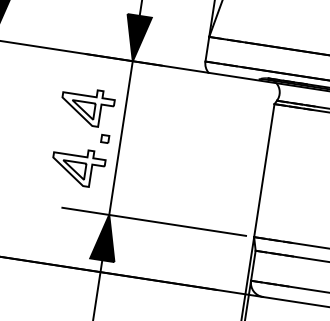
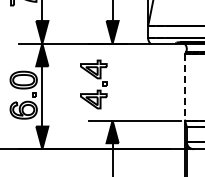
line: (121, 136) -> (112, 81), removed
line: (265, 171) -> (185, 87), solid -> dashed

